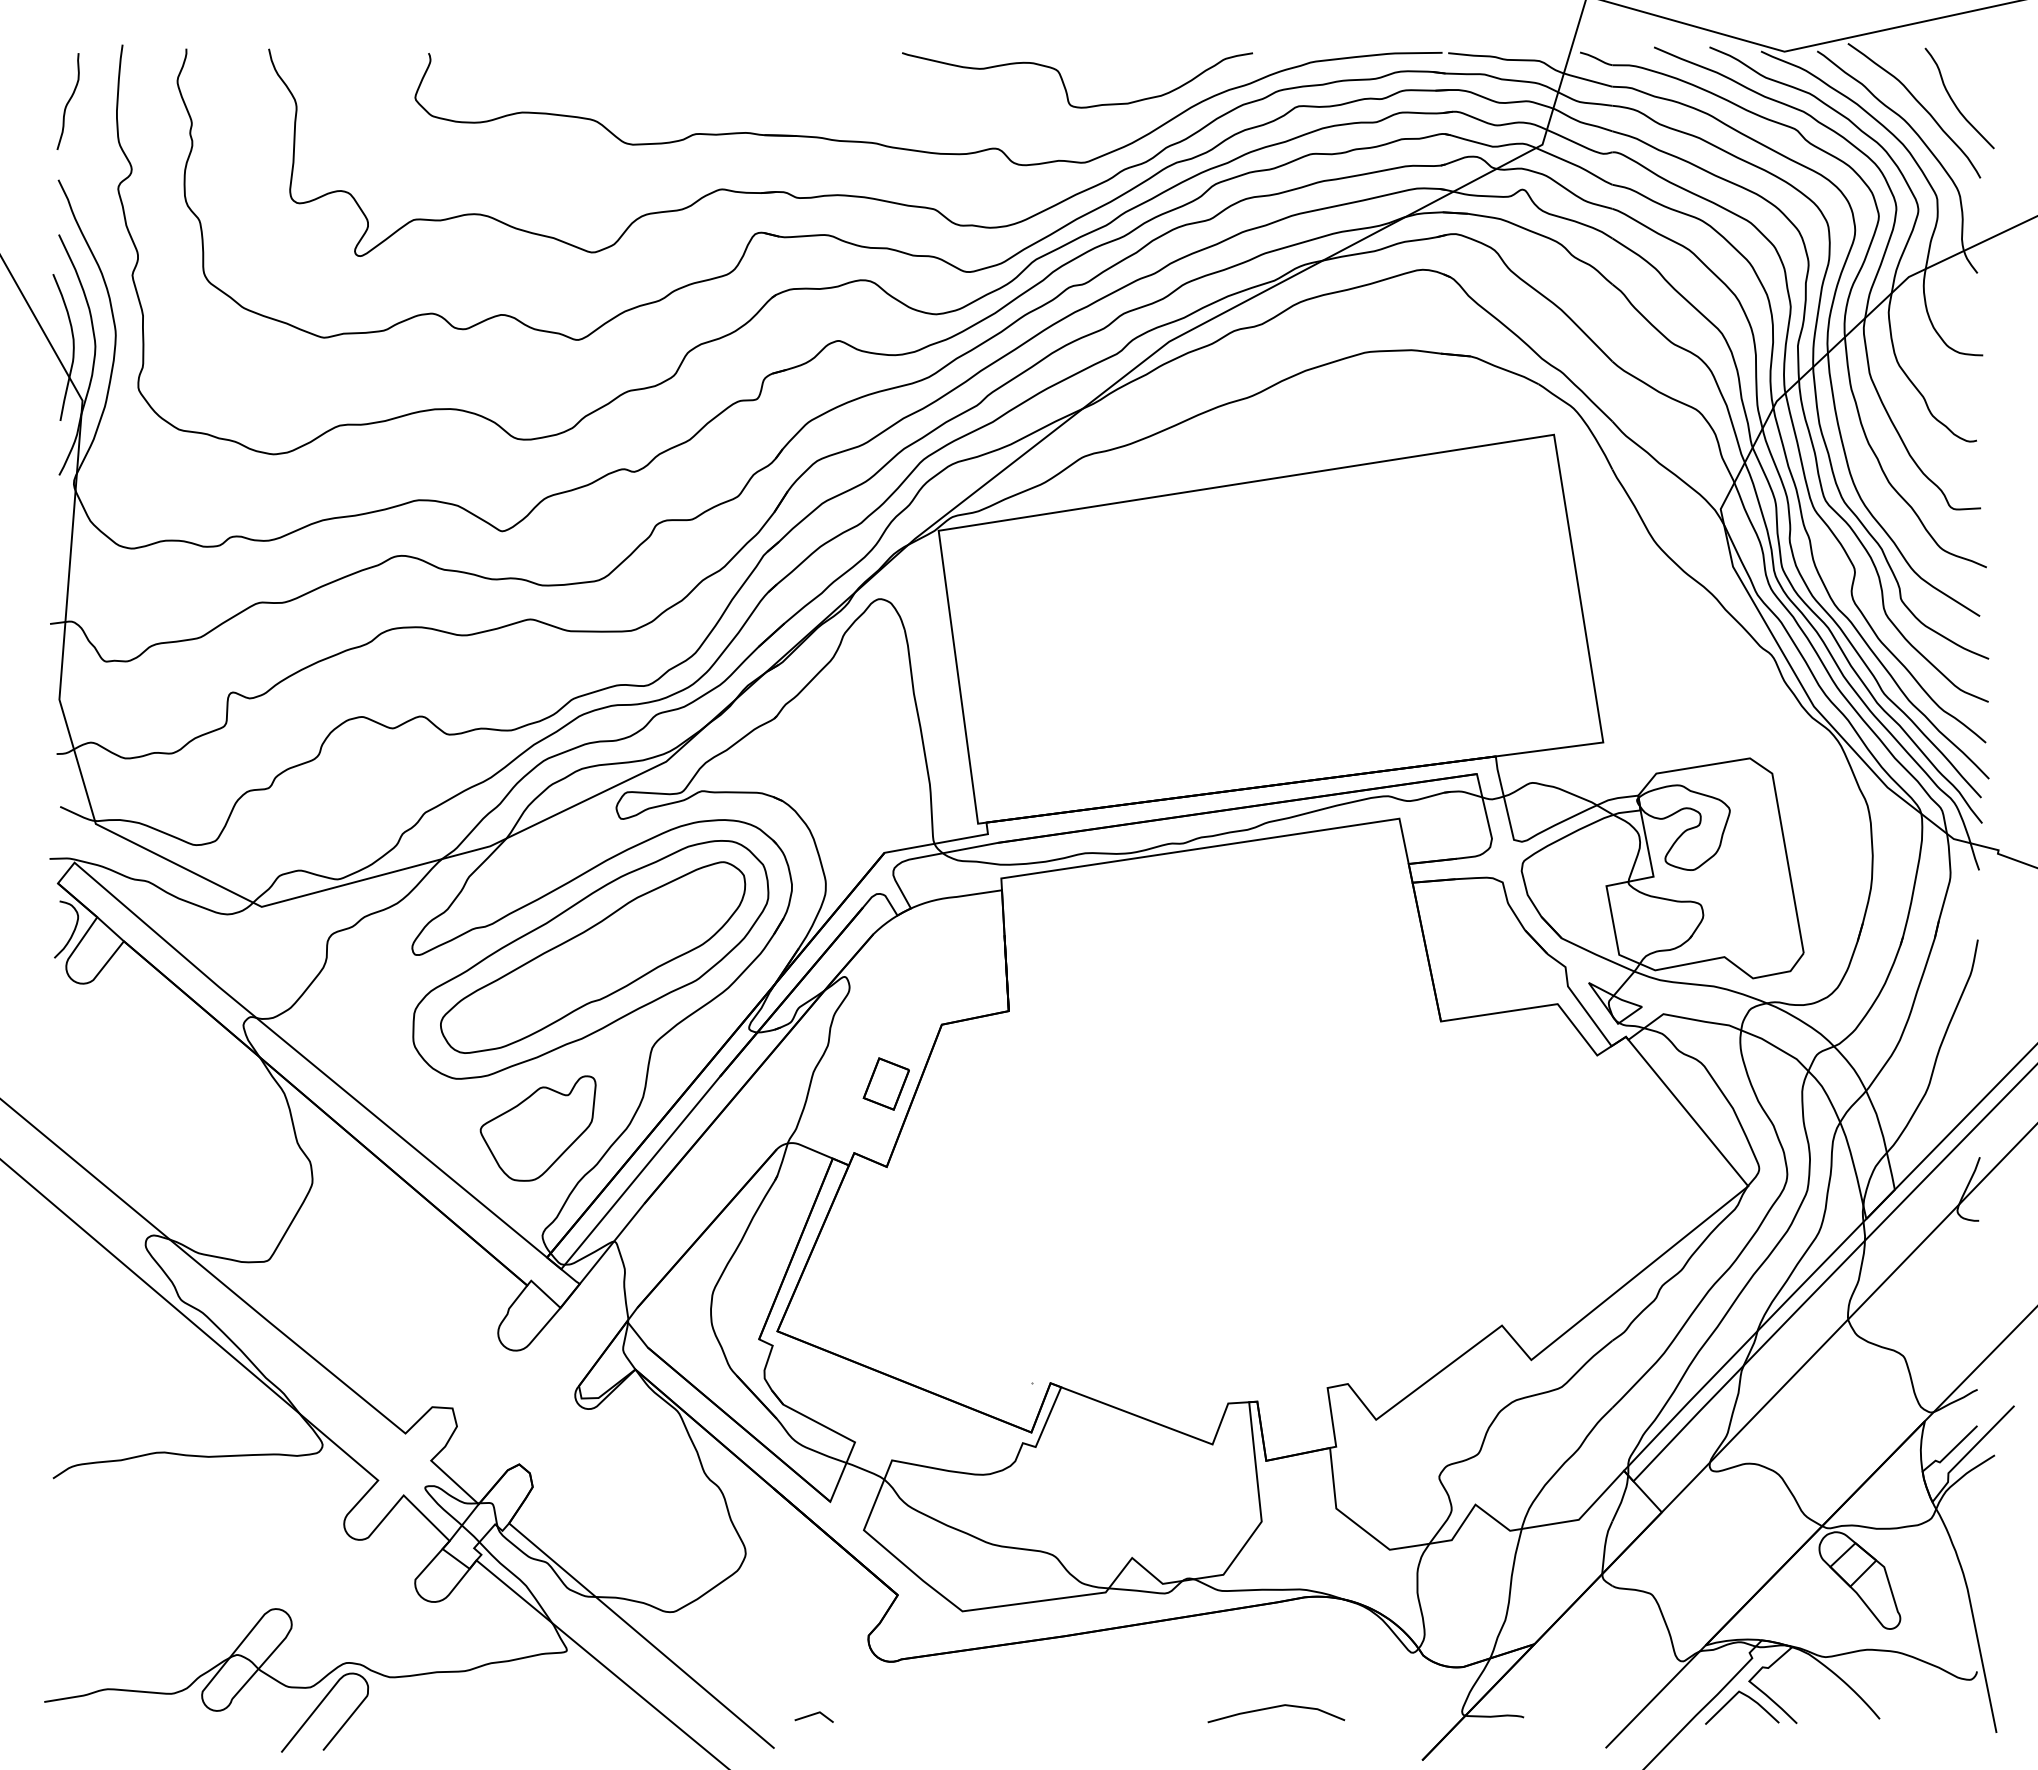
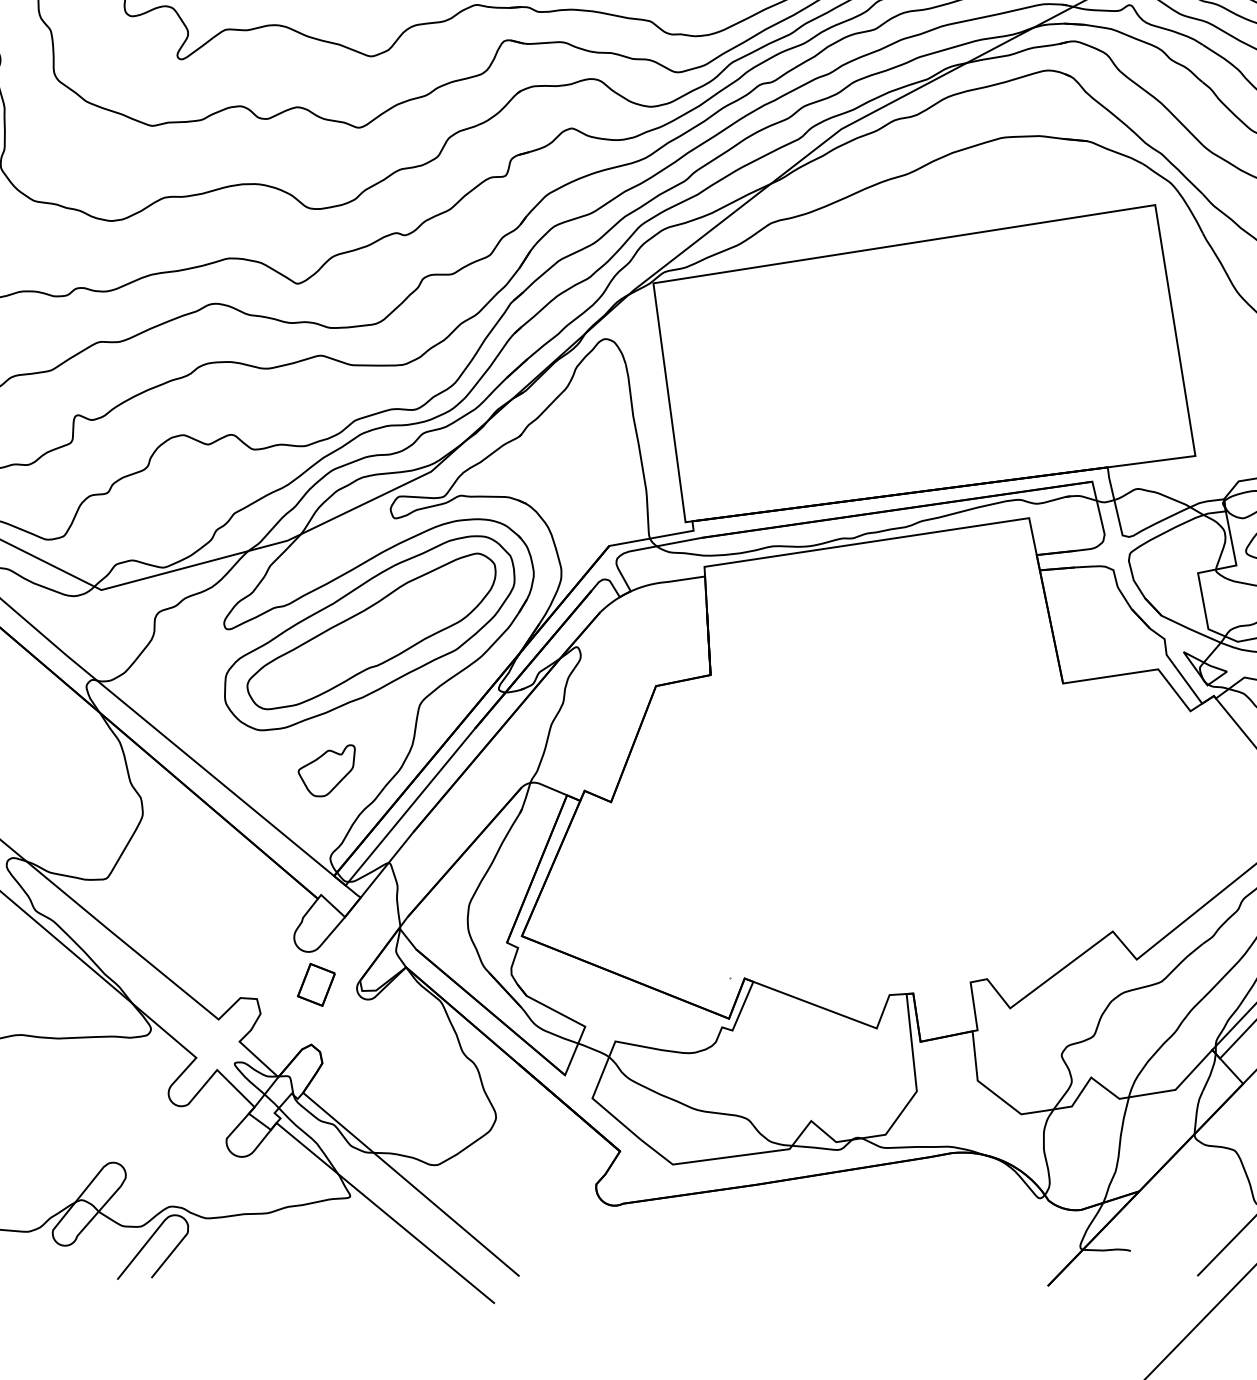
part: (885, 1083) -> (315, 984), moved
part: (537, 1128) -> (326, 770), size x0.6
line: (1273, 1708) -> (926, 1243), removed
line: (813, 1715) -> (551, 1249), removed

